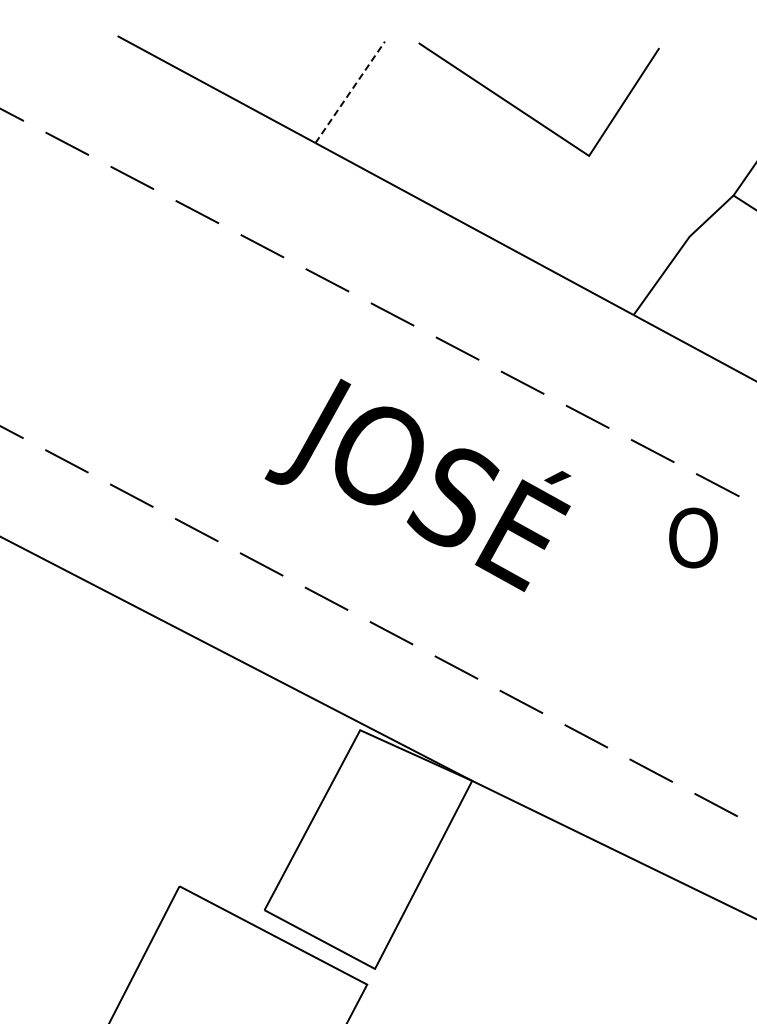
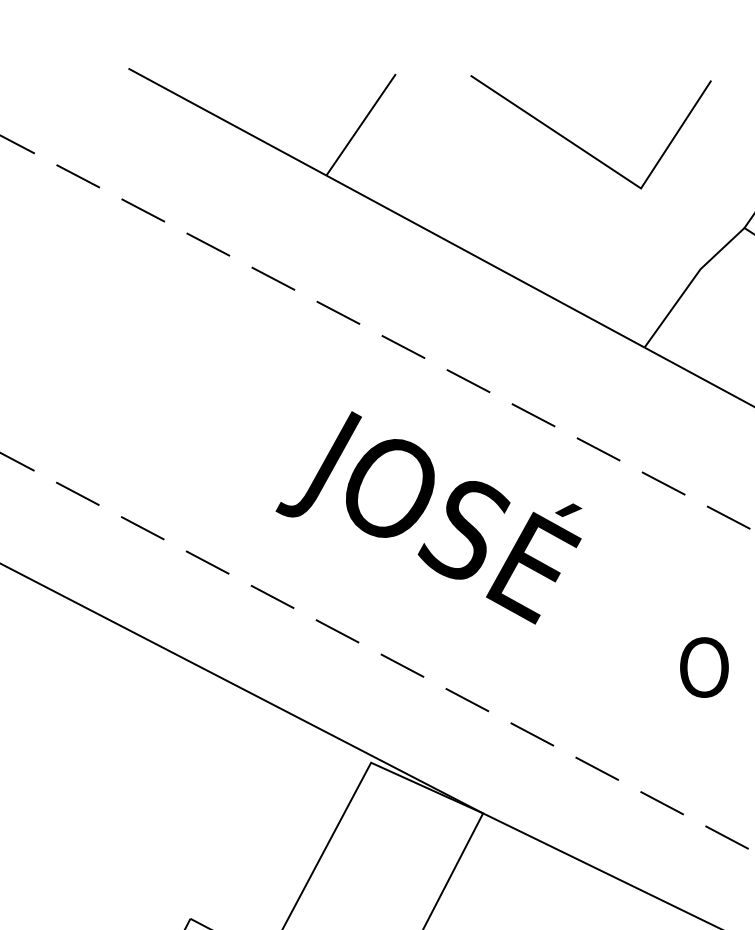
line: (350, 91) -> (361, 124), dashed -> solid
line: (528, 114) -> (580, 147), moved
text: (693, 537) -> (704, 667), moved

